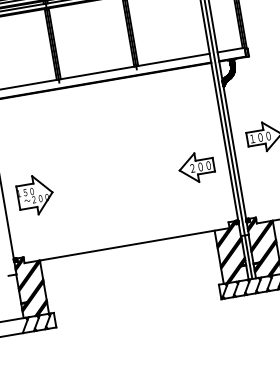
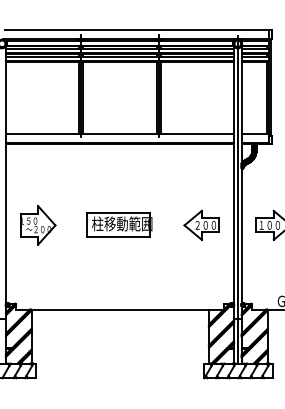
part: (112, 161) -> (119, 224), added
part: (196, 167) -> (201, 225), moved
part: (35, 195) -> (38, 225), moved

